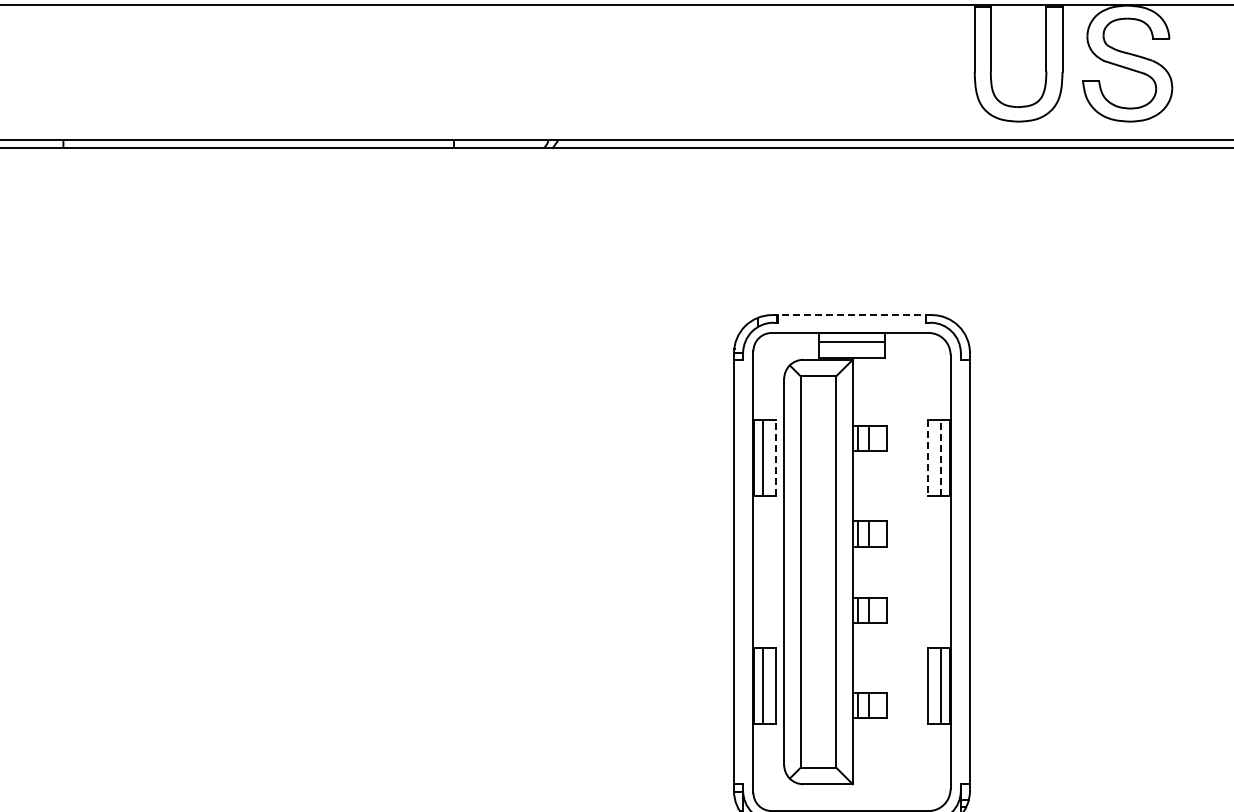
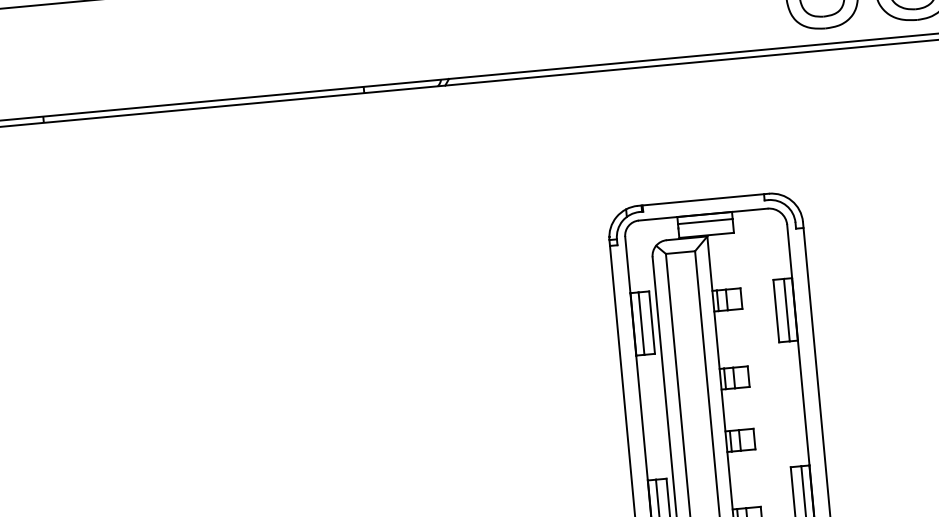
line: (851, 315) -> (702, 200), dashed -> solid
line: (776, 457) -> (652, 322), dashed -> solid
line: (940, 457) -> (786, 309), dashed -> solid
line: (927, 458) -> (776, 311), dashed -> solid

